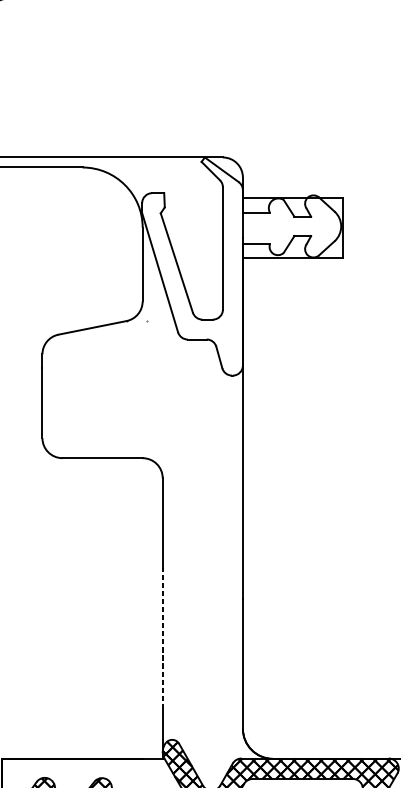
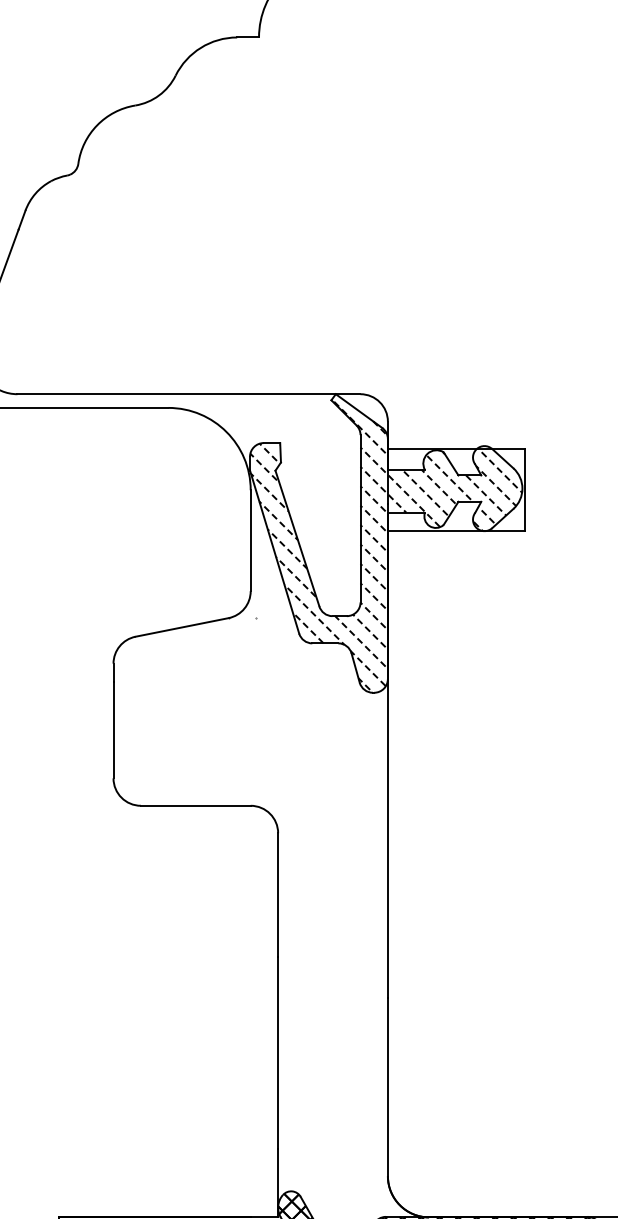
hatch: (241, 268) -> (386, 545), added
line: (162, 638) -> (278, 1052), dashed -> solid

